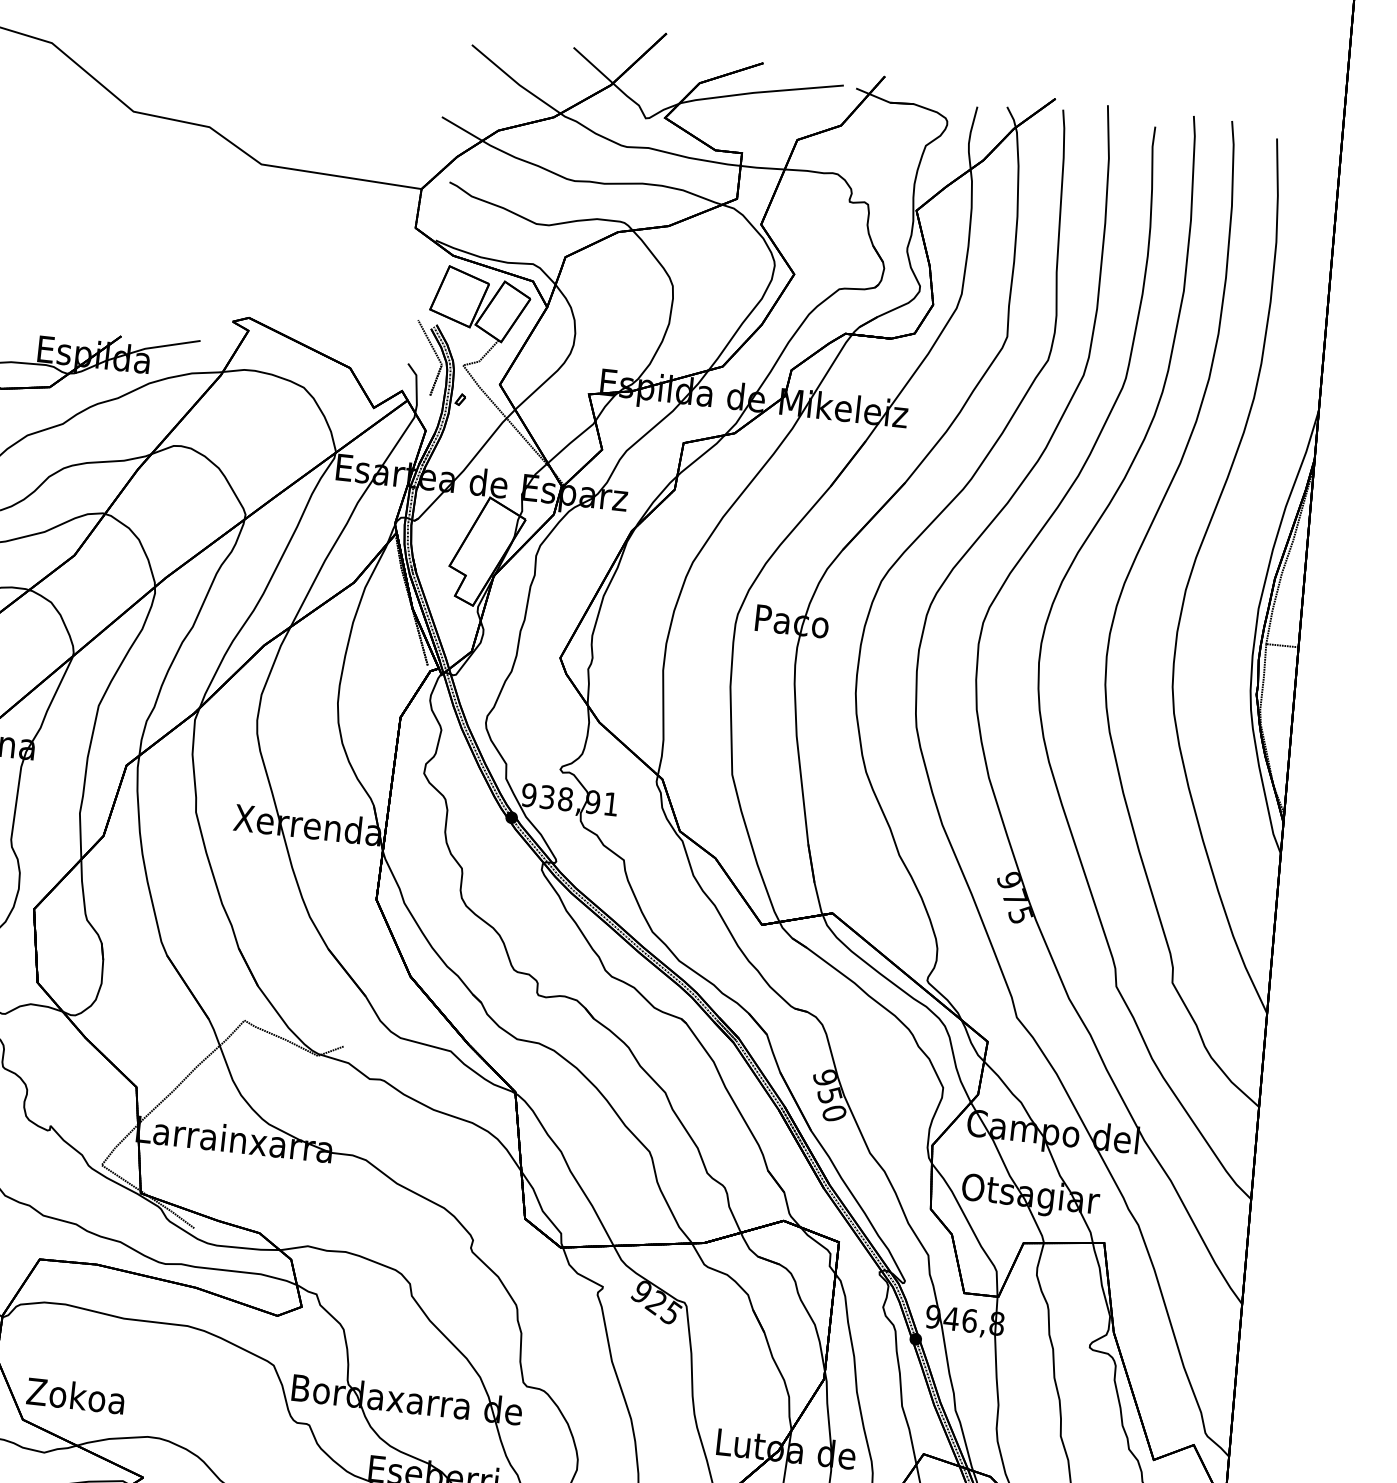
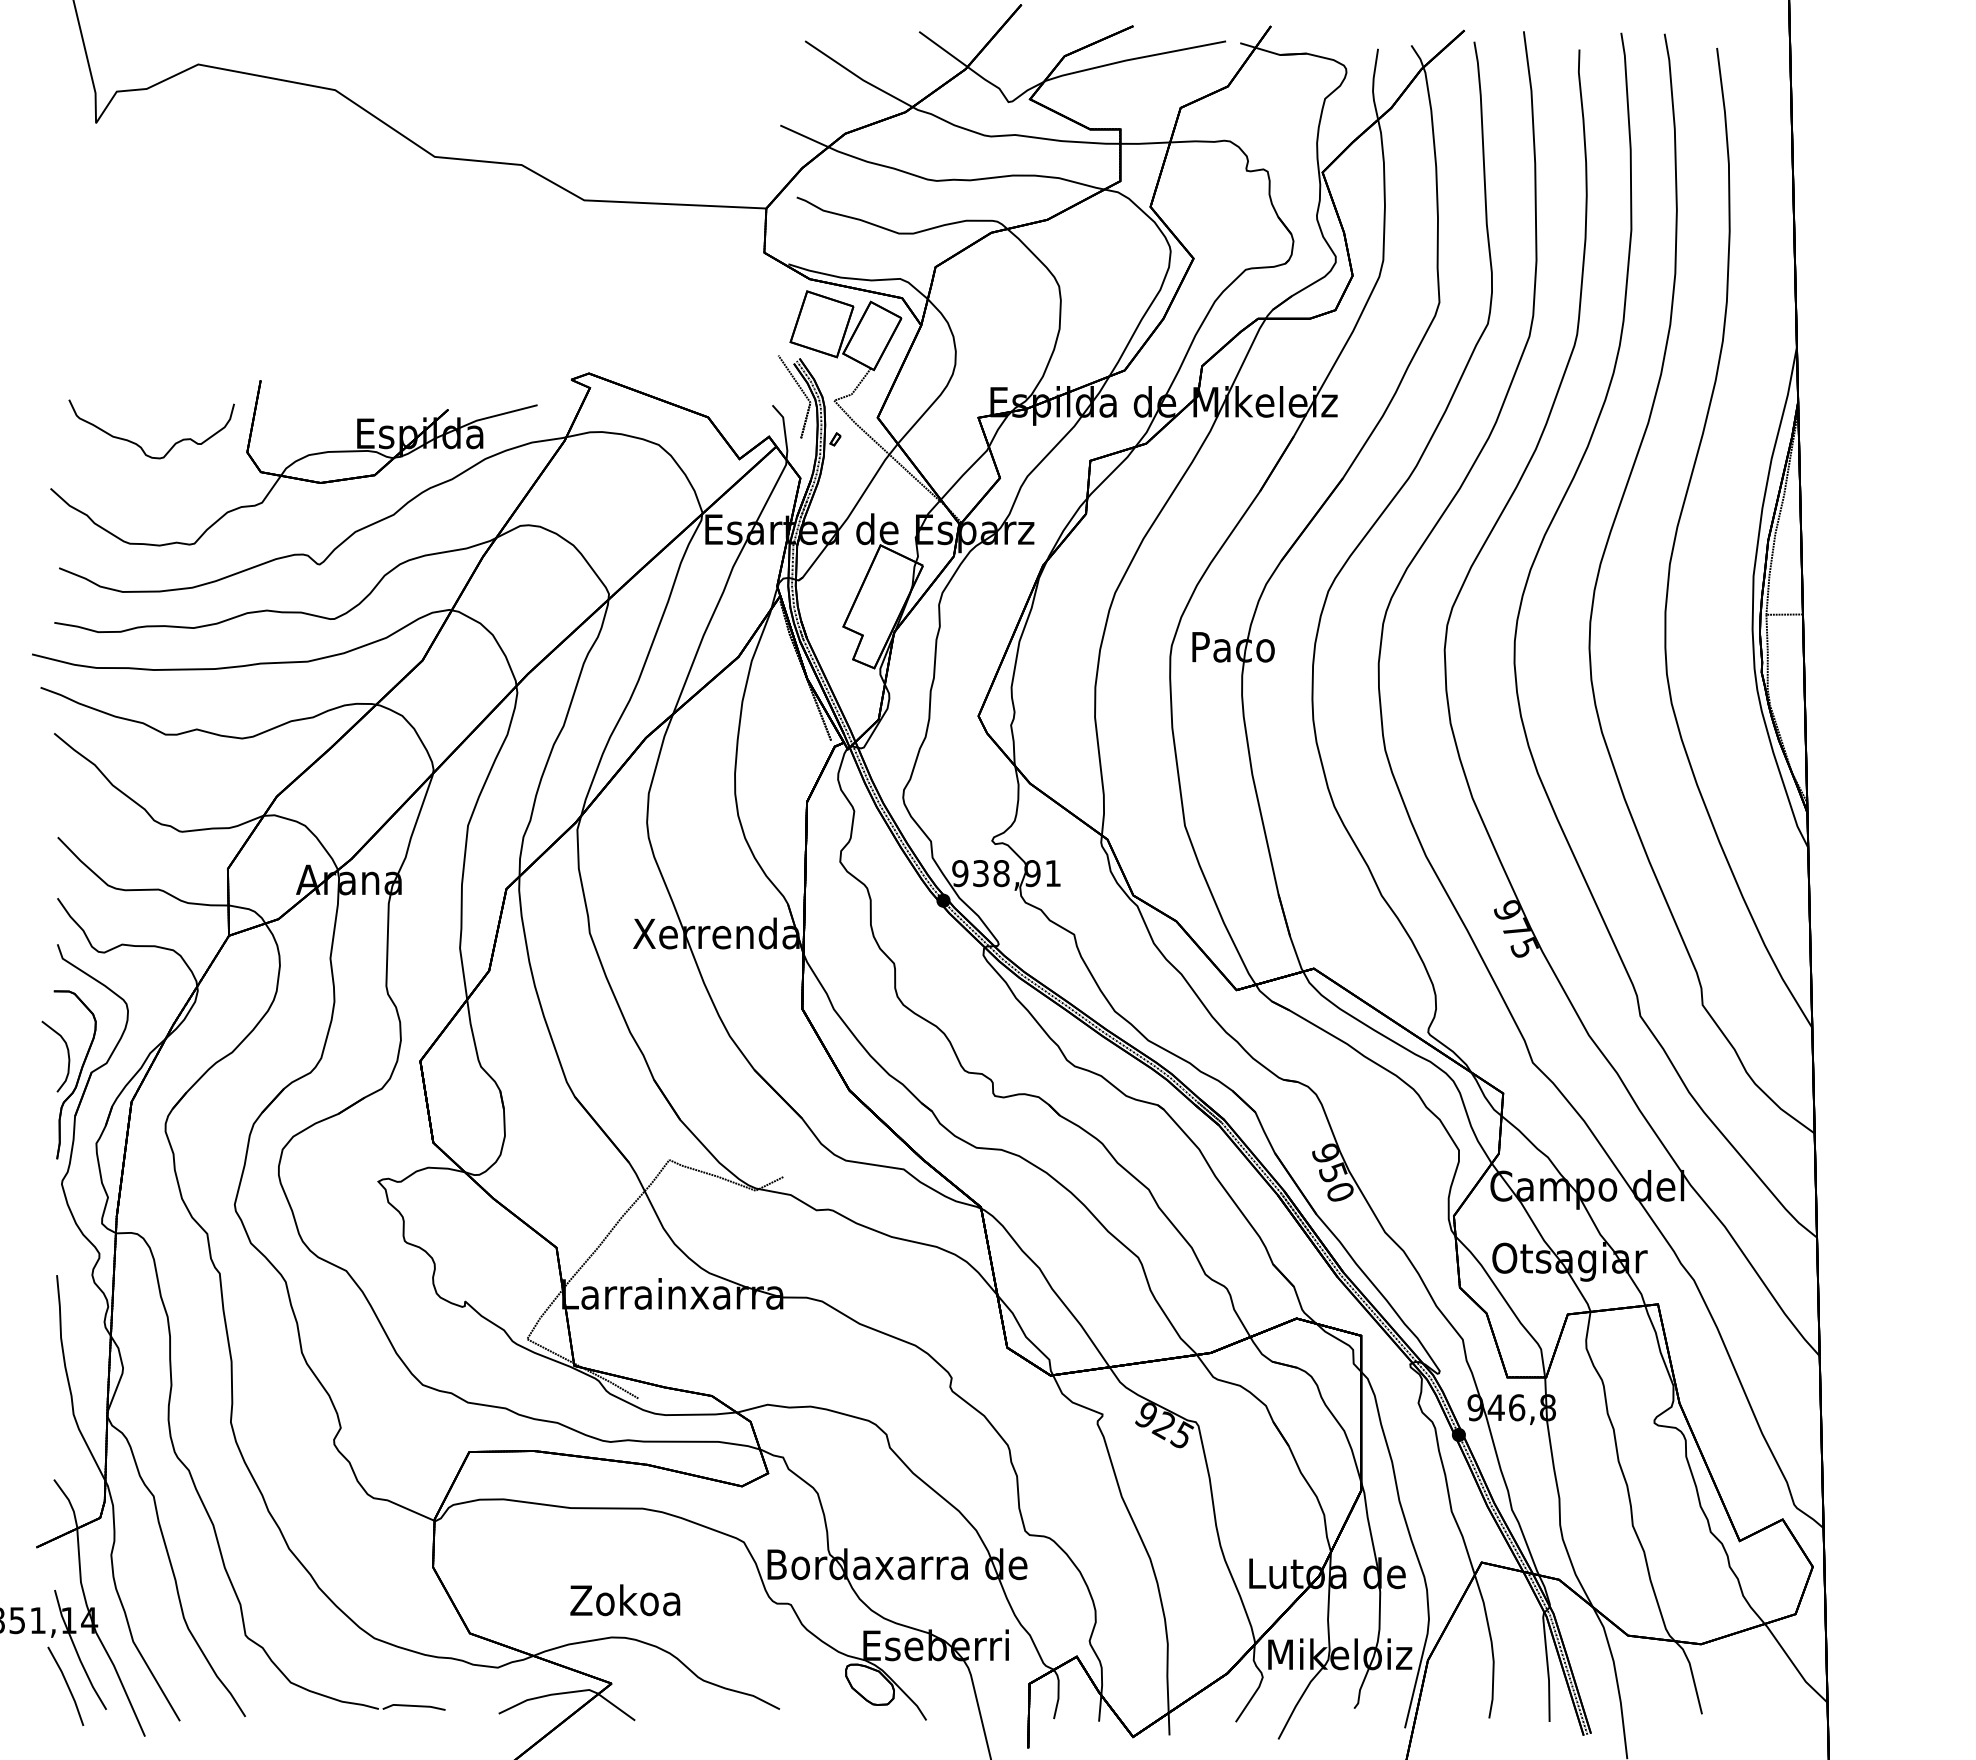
text: (76, 1396) -> (625, 1600), moved

